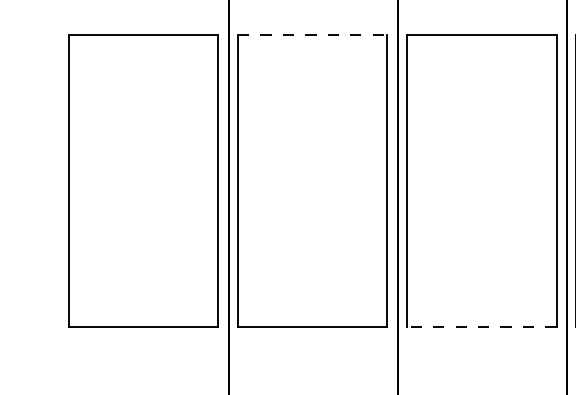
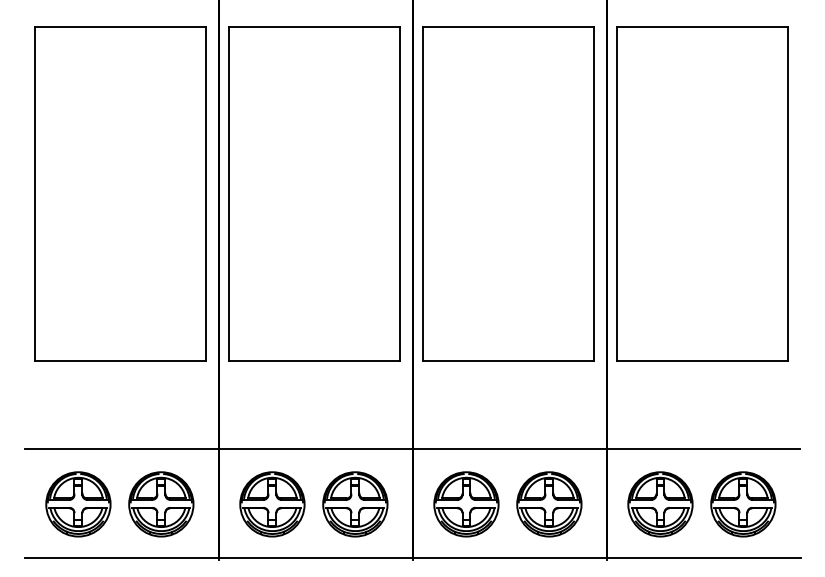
line: (312, 35) -> (314, 26), dashed -> solid
line: (481, 327) -> (508, 361), dashed -> solid

